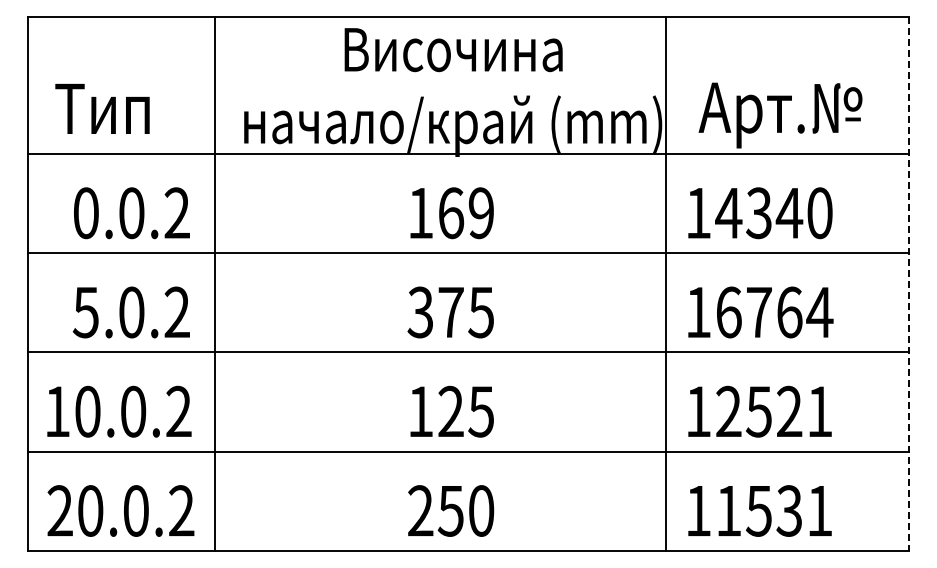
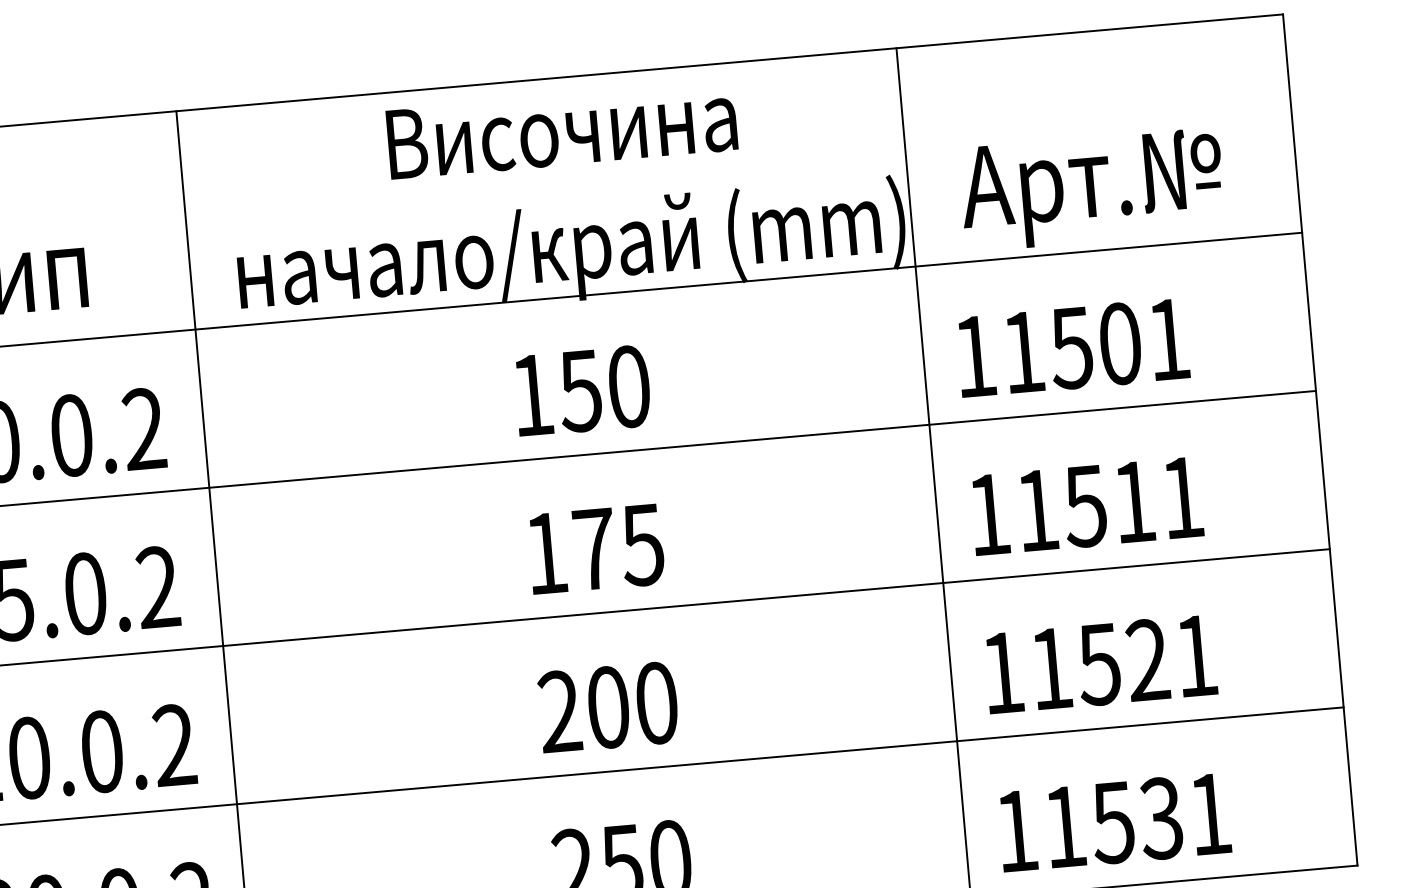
text: (465, 213) -> (603, 389), 169 -> 150
text: (773, 213) -> (1094, 346), 14340 -> 11501
line: (908, 284) -> (1319, 440), dashed -> solid
text: (419, 312) -> (544, 553), 375 -> 175
text: (775, 312) -> (1111, 504), 16764 -> 11511
text: (728, 410) -> (1050, 666), 12521 -> 11521
text: (451, 411) -> (608, 707), 125 -> 200

